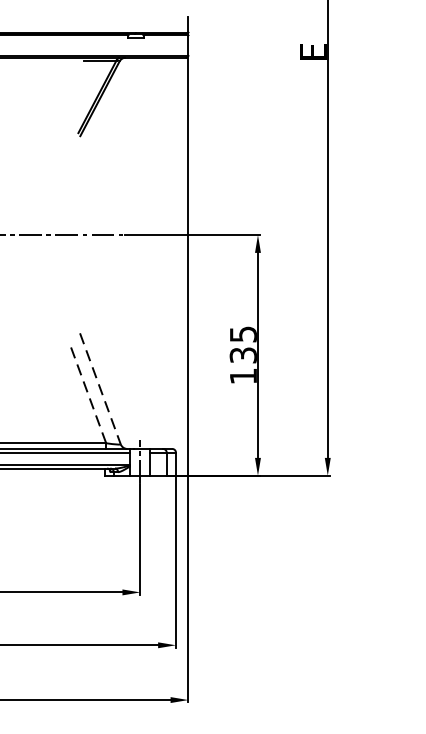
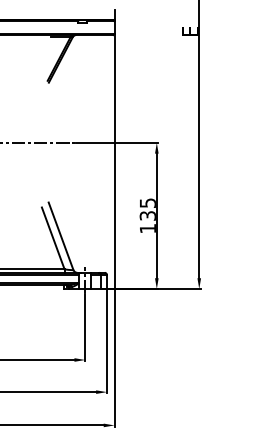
line: (101, 389) -> (61, 236), dashed -> solid
line: (87, 392) -> (53, 238), dashed -> solid

